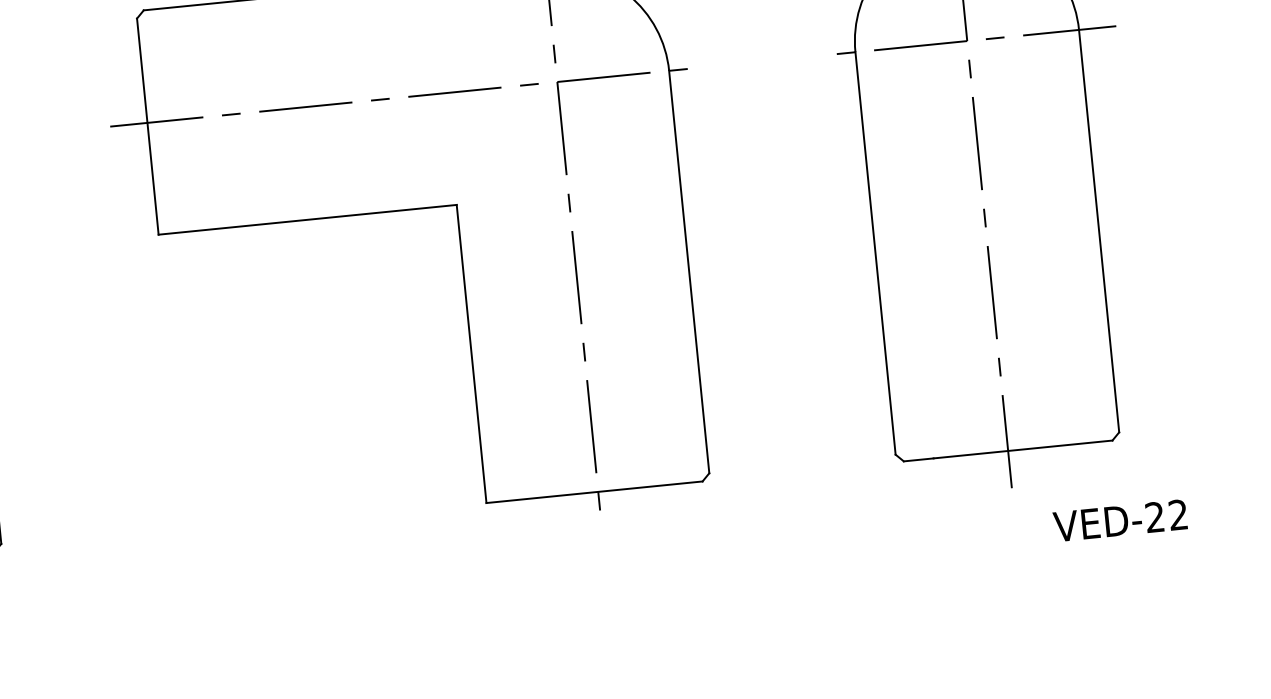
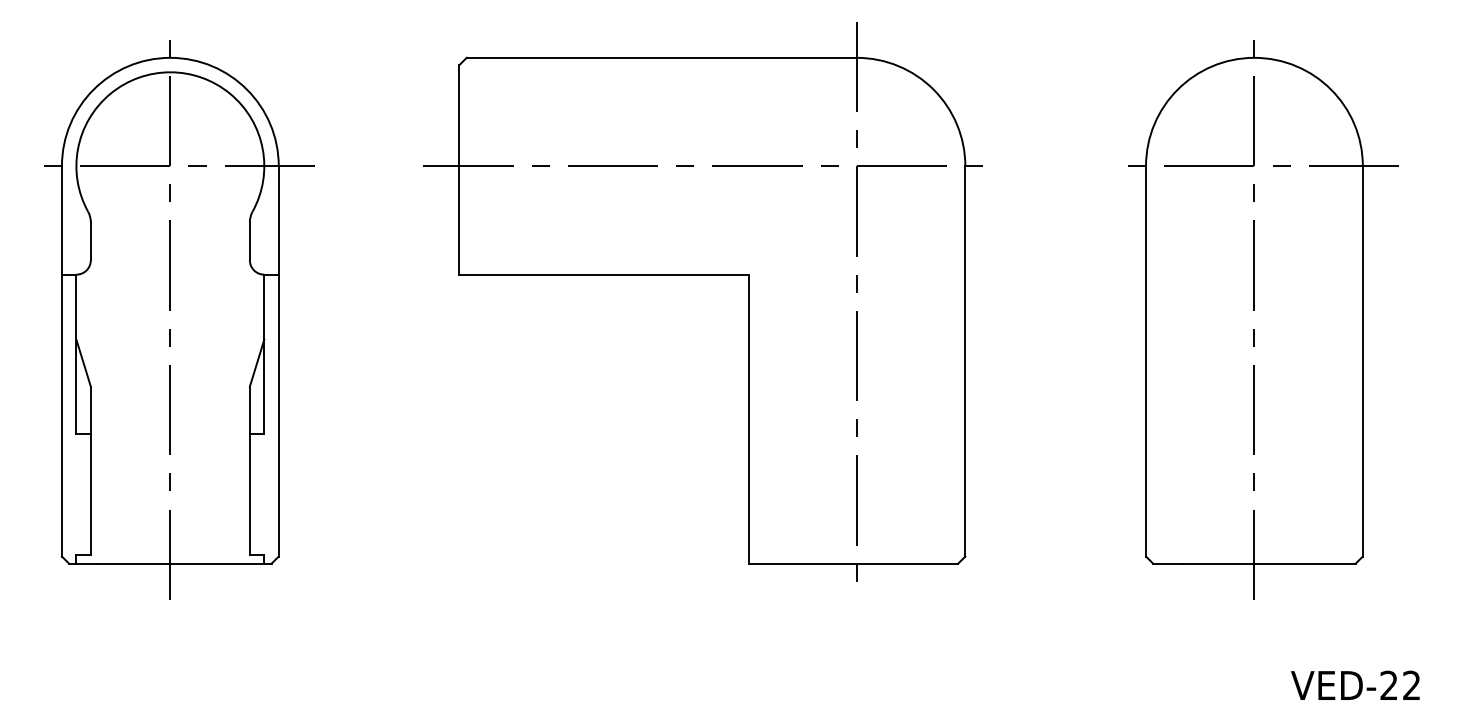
text: (1120, 519) -> (1355, 684), moved

